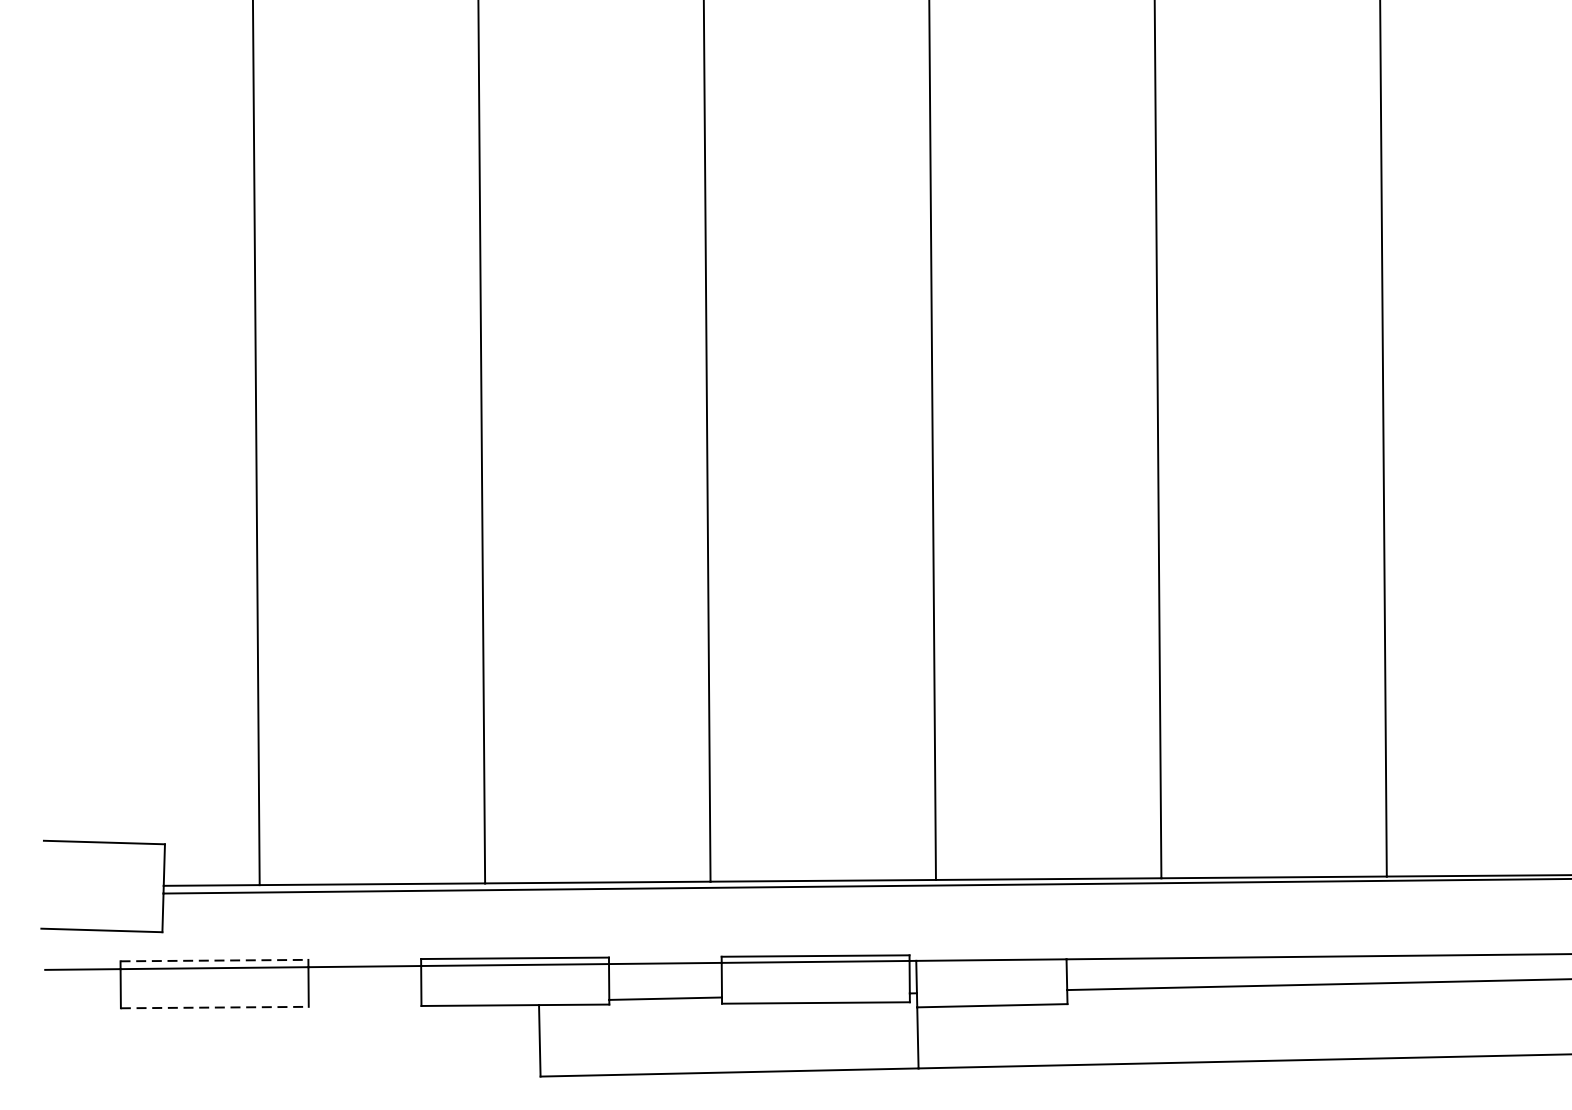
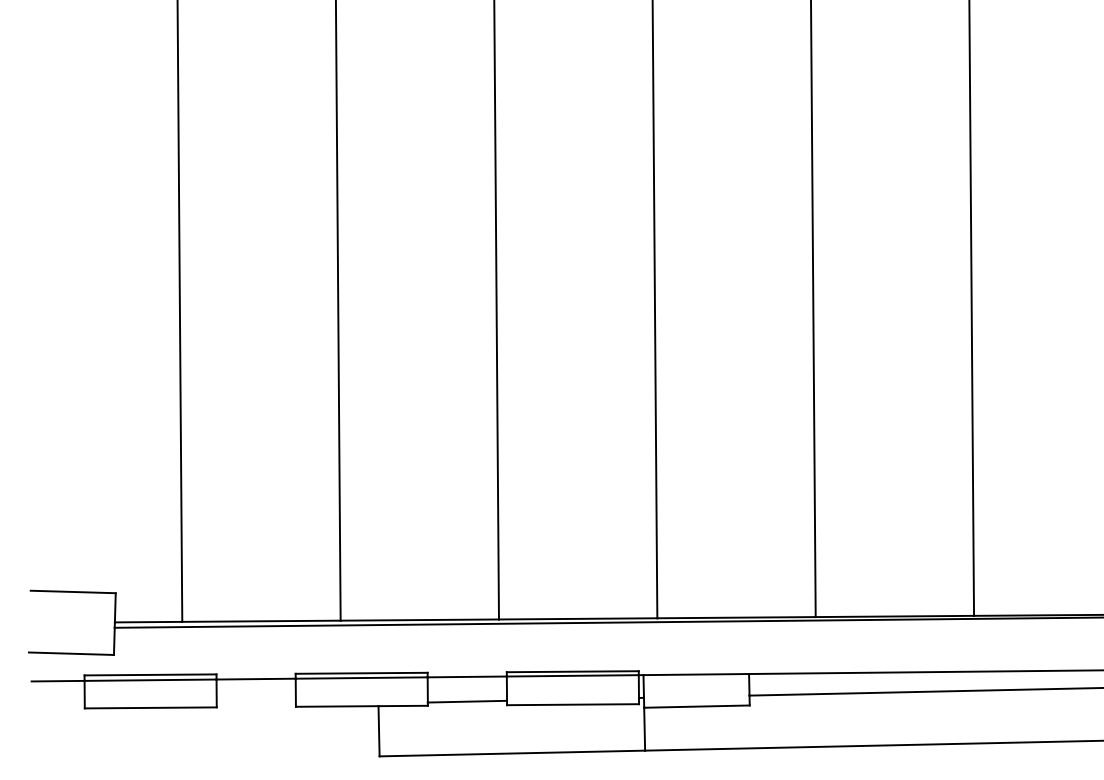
line: (214, 960) -> (150, 674), dashed -> solid
line: (214, 1006) -> (150, 707), dashed -> solid

